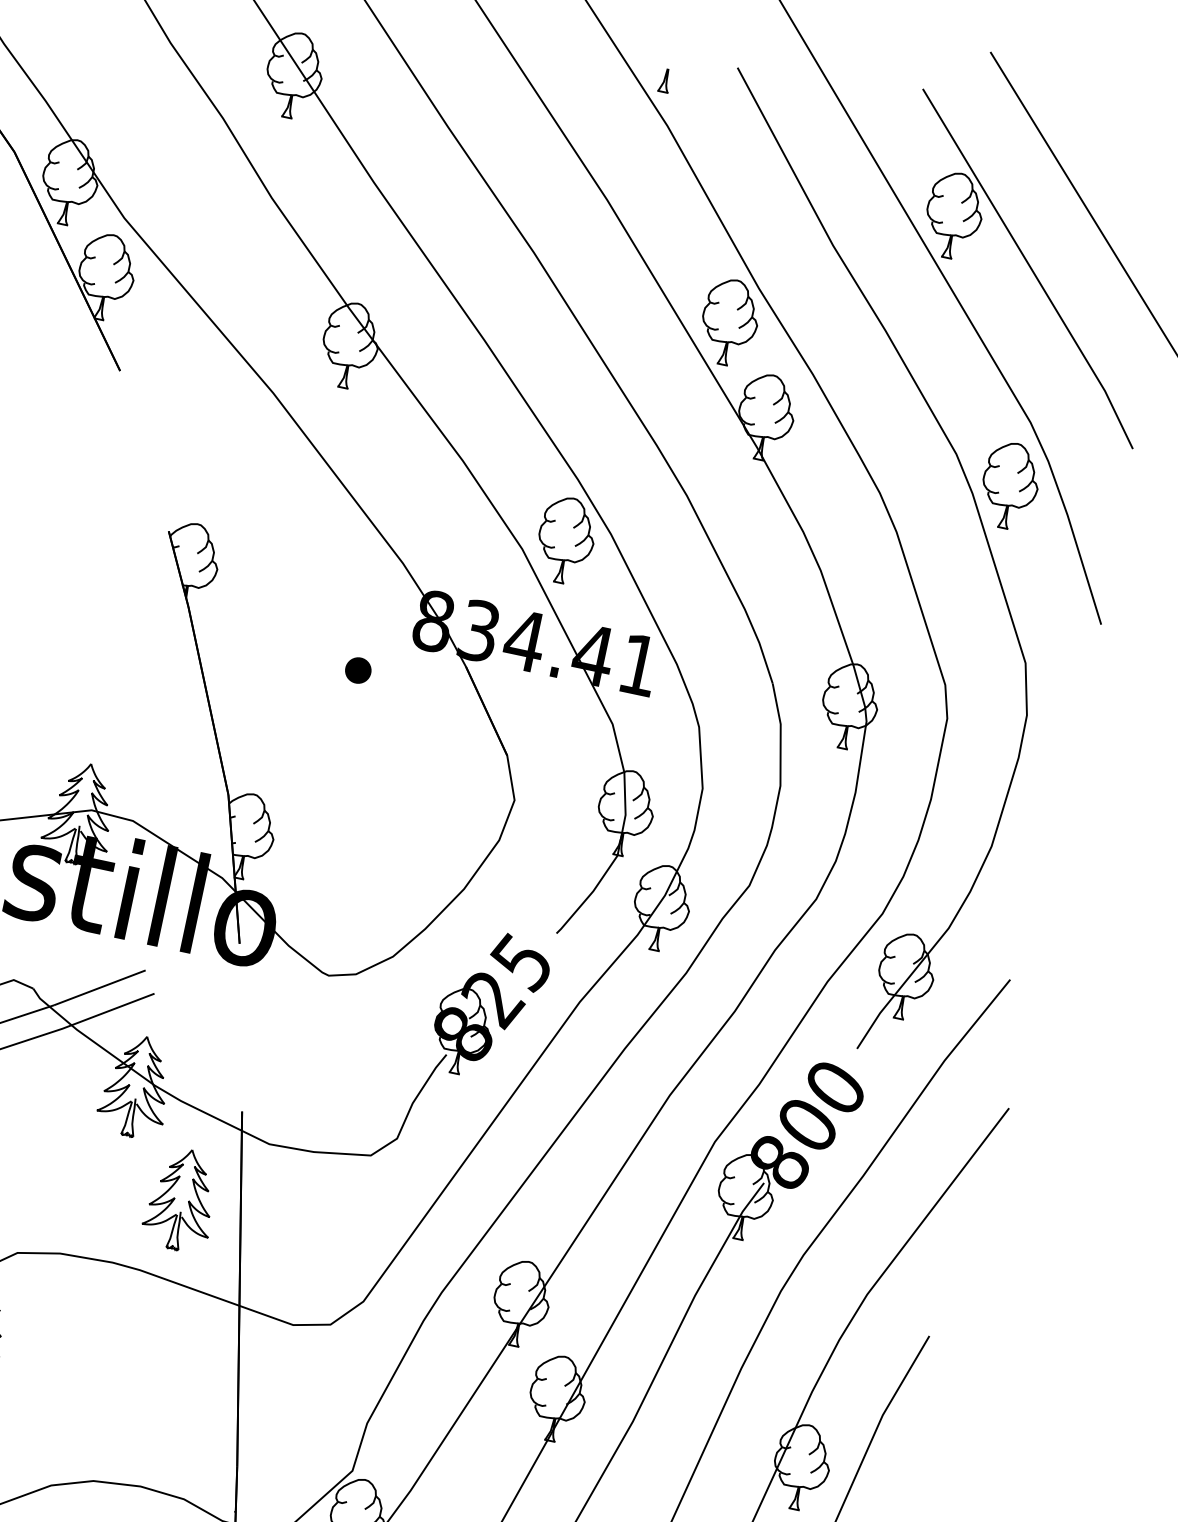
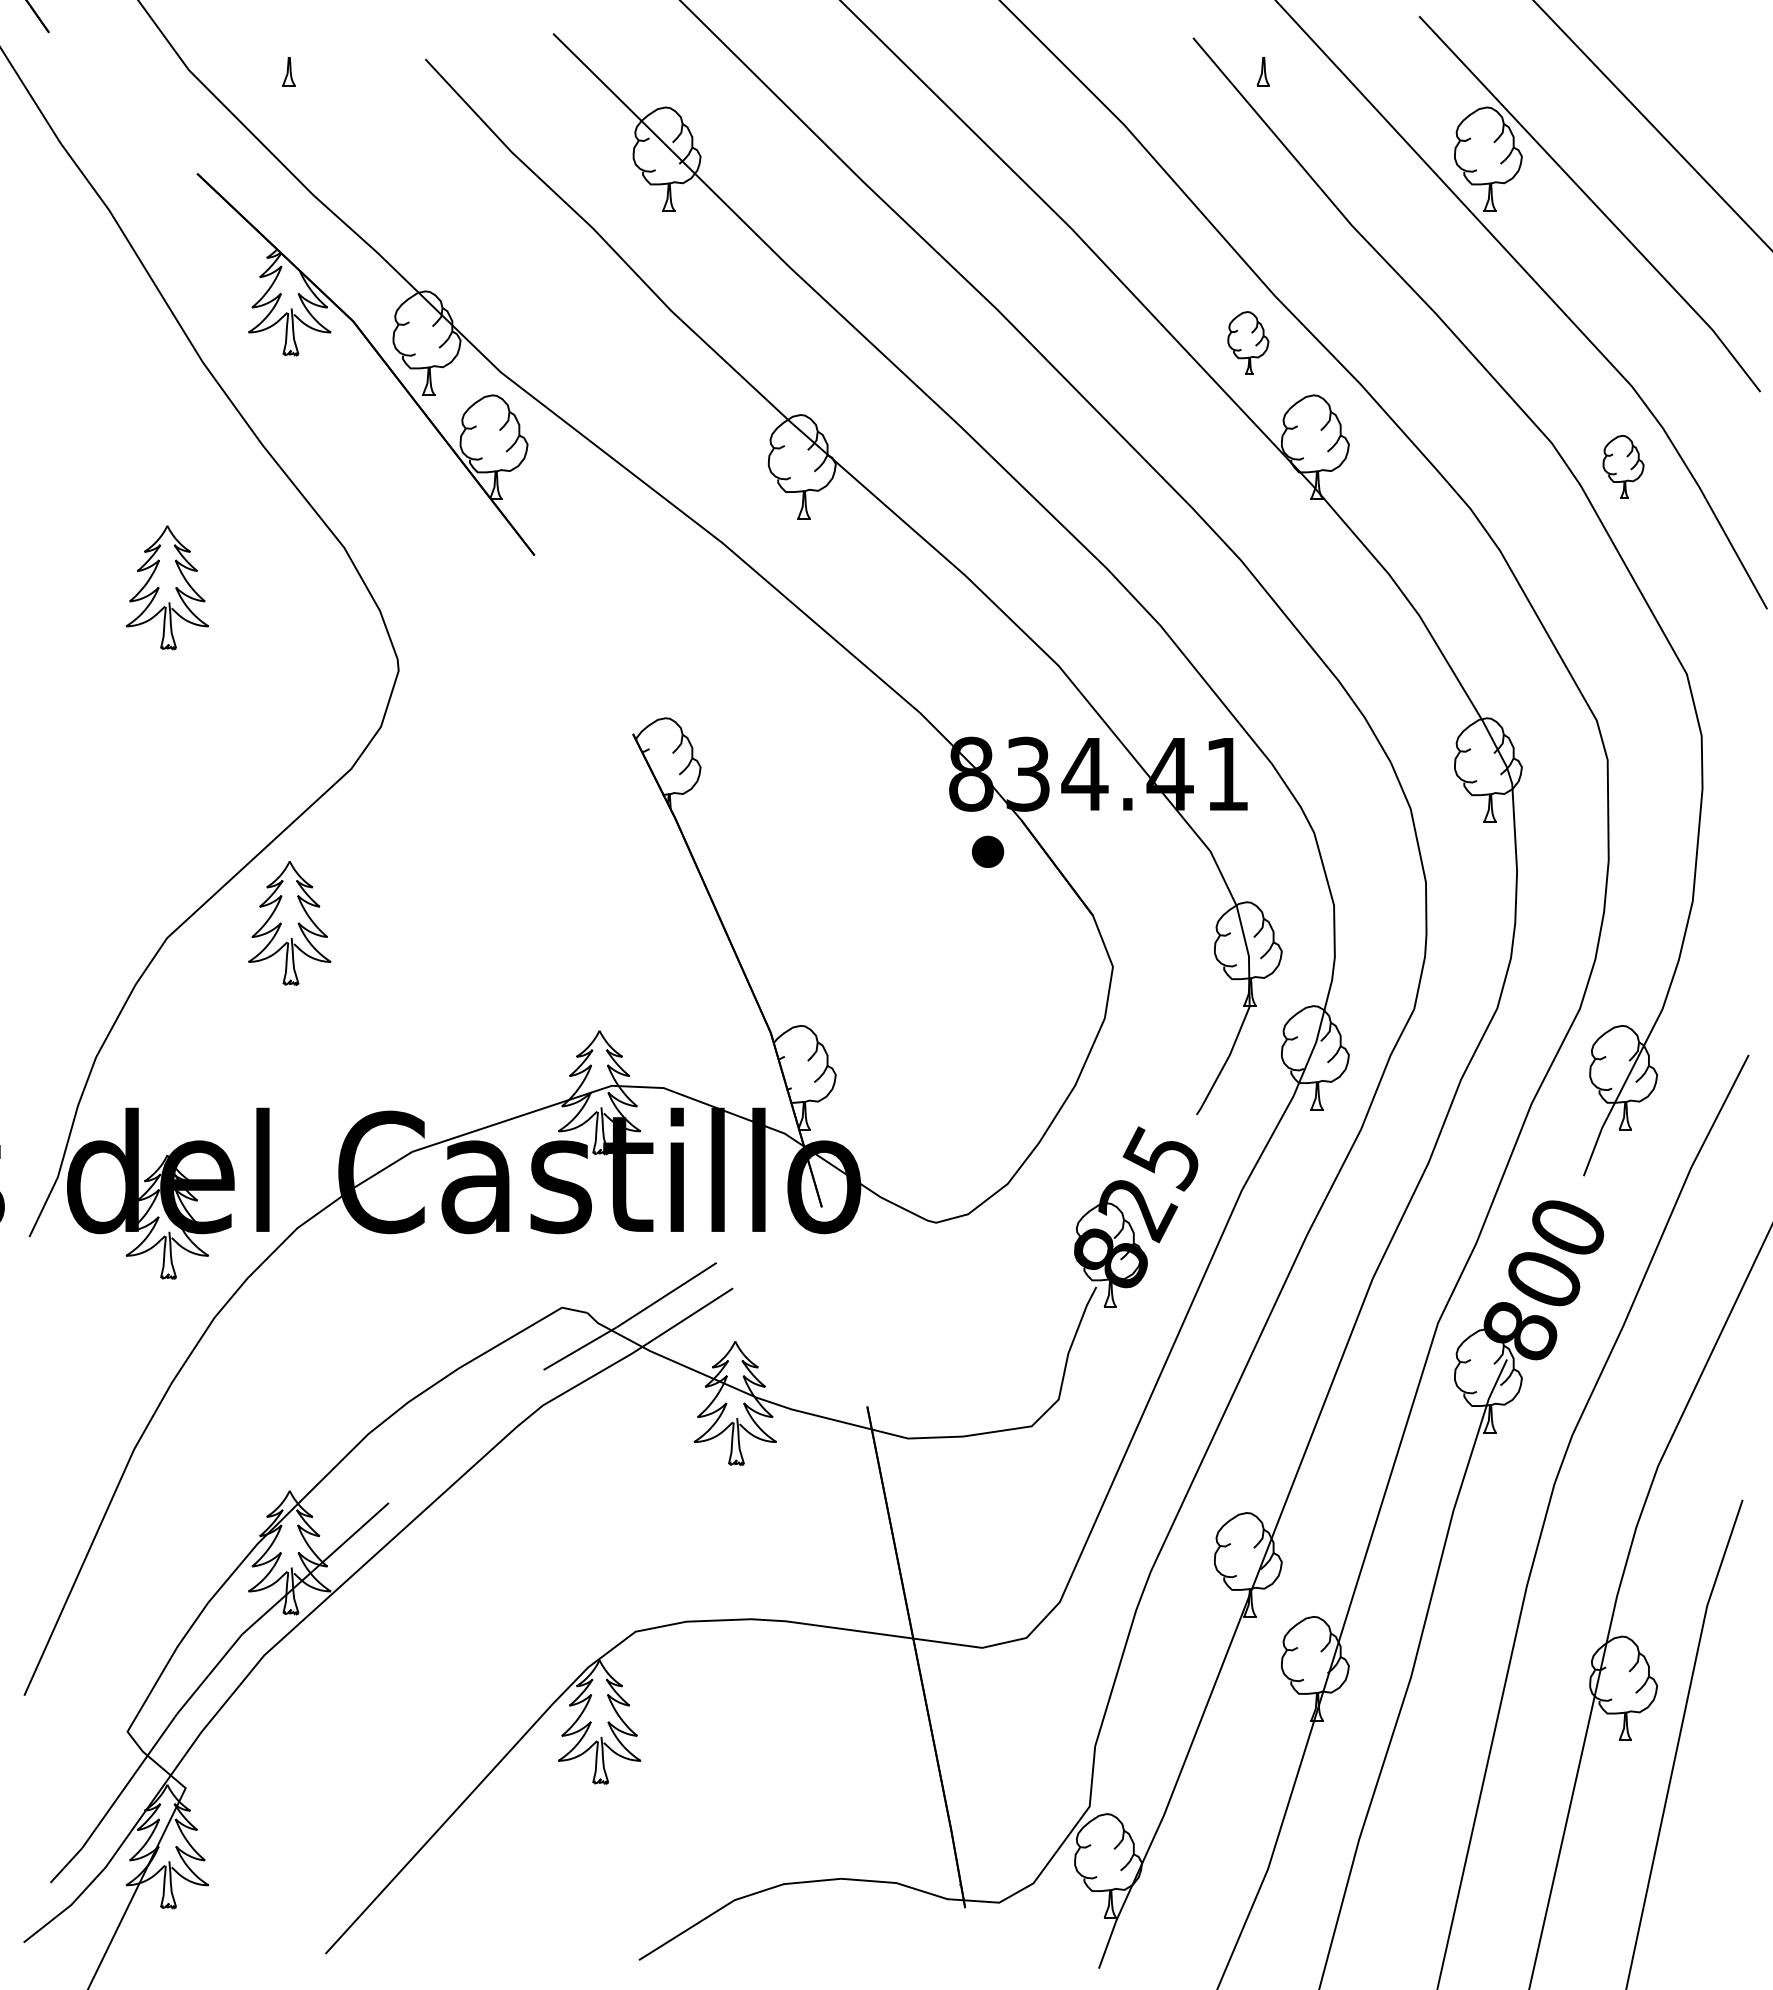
part: (664, 80) -> (1262, 71), moved
part: (730, 321) -> (1248, 342), size x0.6
part: (1010, 485) -> (1623, 466), size x0.6
part: (566, 539) -> (1108, 643), removed
part: (358, 670) -> (988, 851), moved
part: (181, 1199) -> (817, 1526), removed

